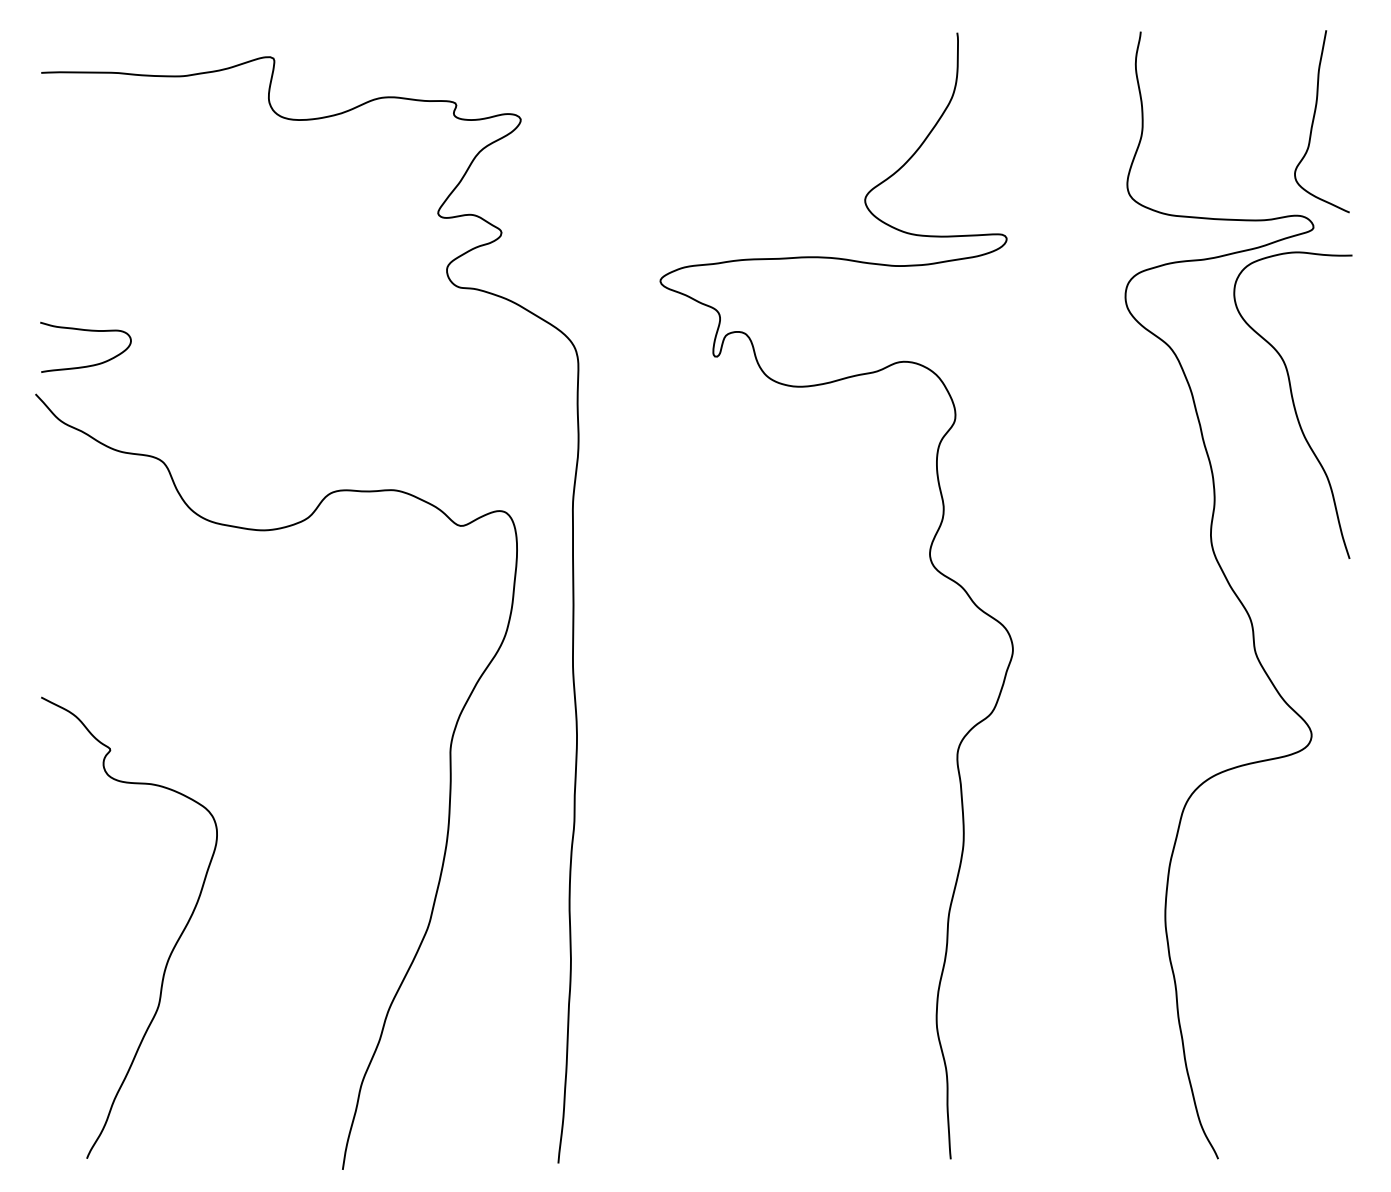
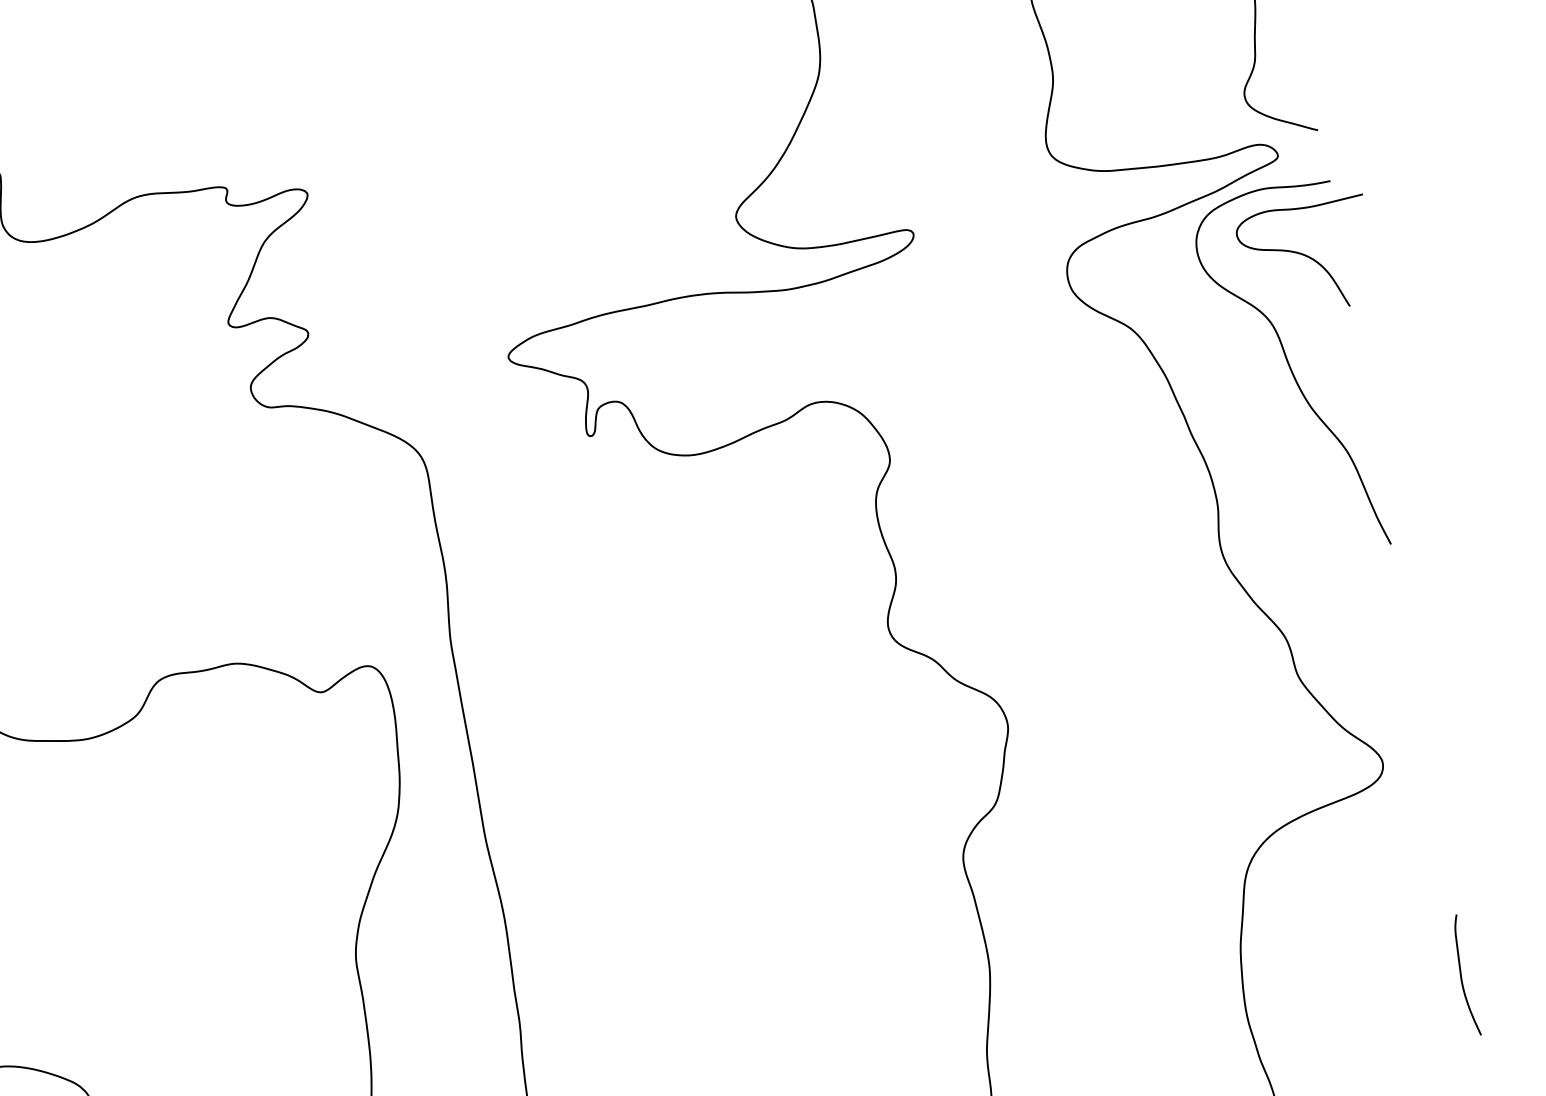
curve: (1322, 314) -> (1307, 257), added
curve: (1345, 918) -> (1461, 975), added

